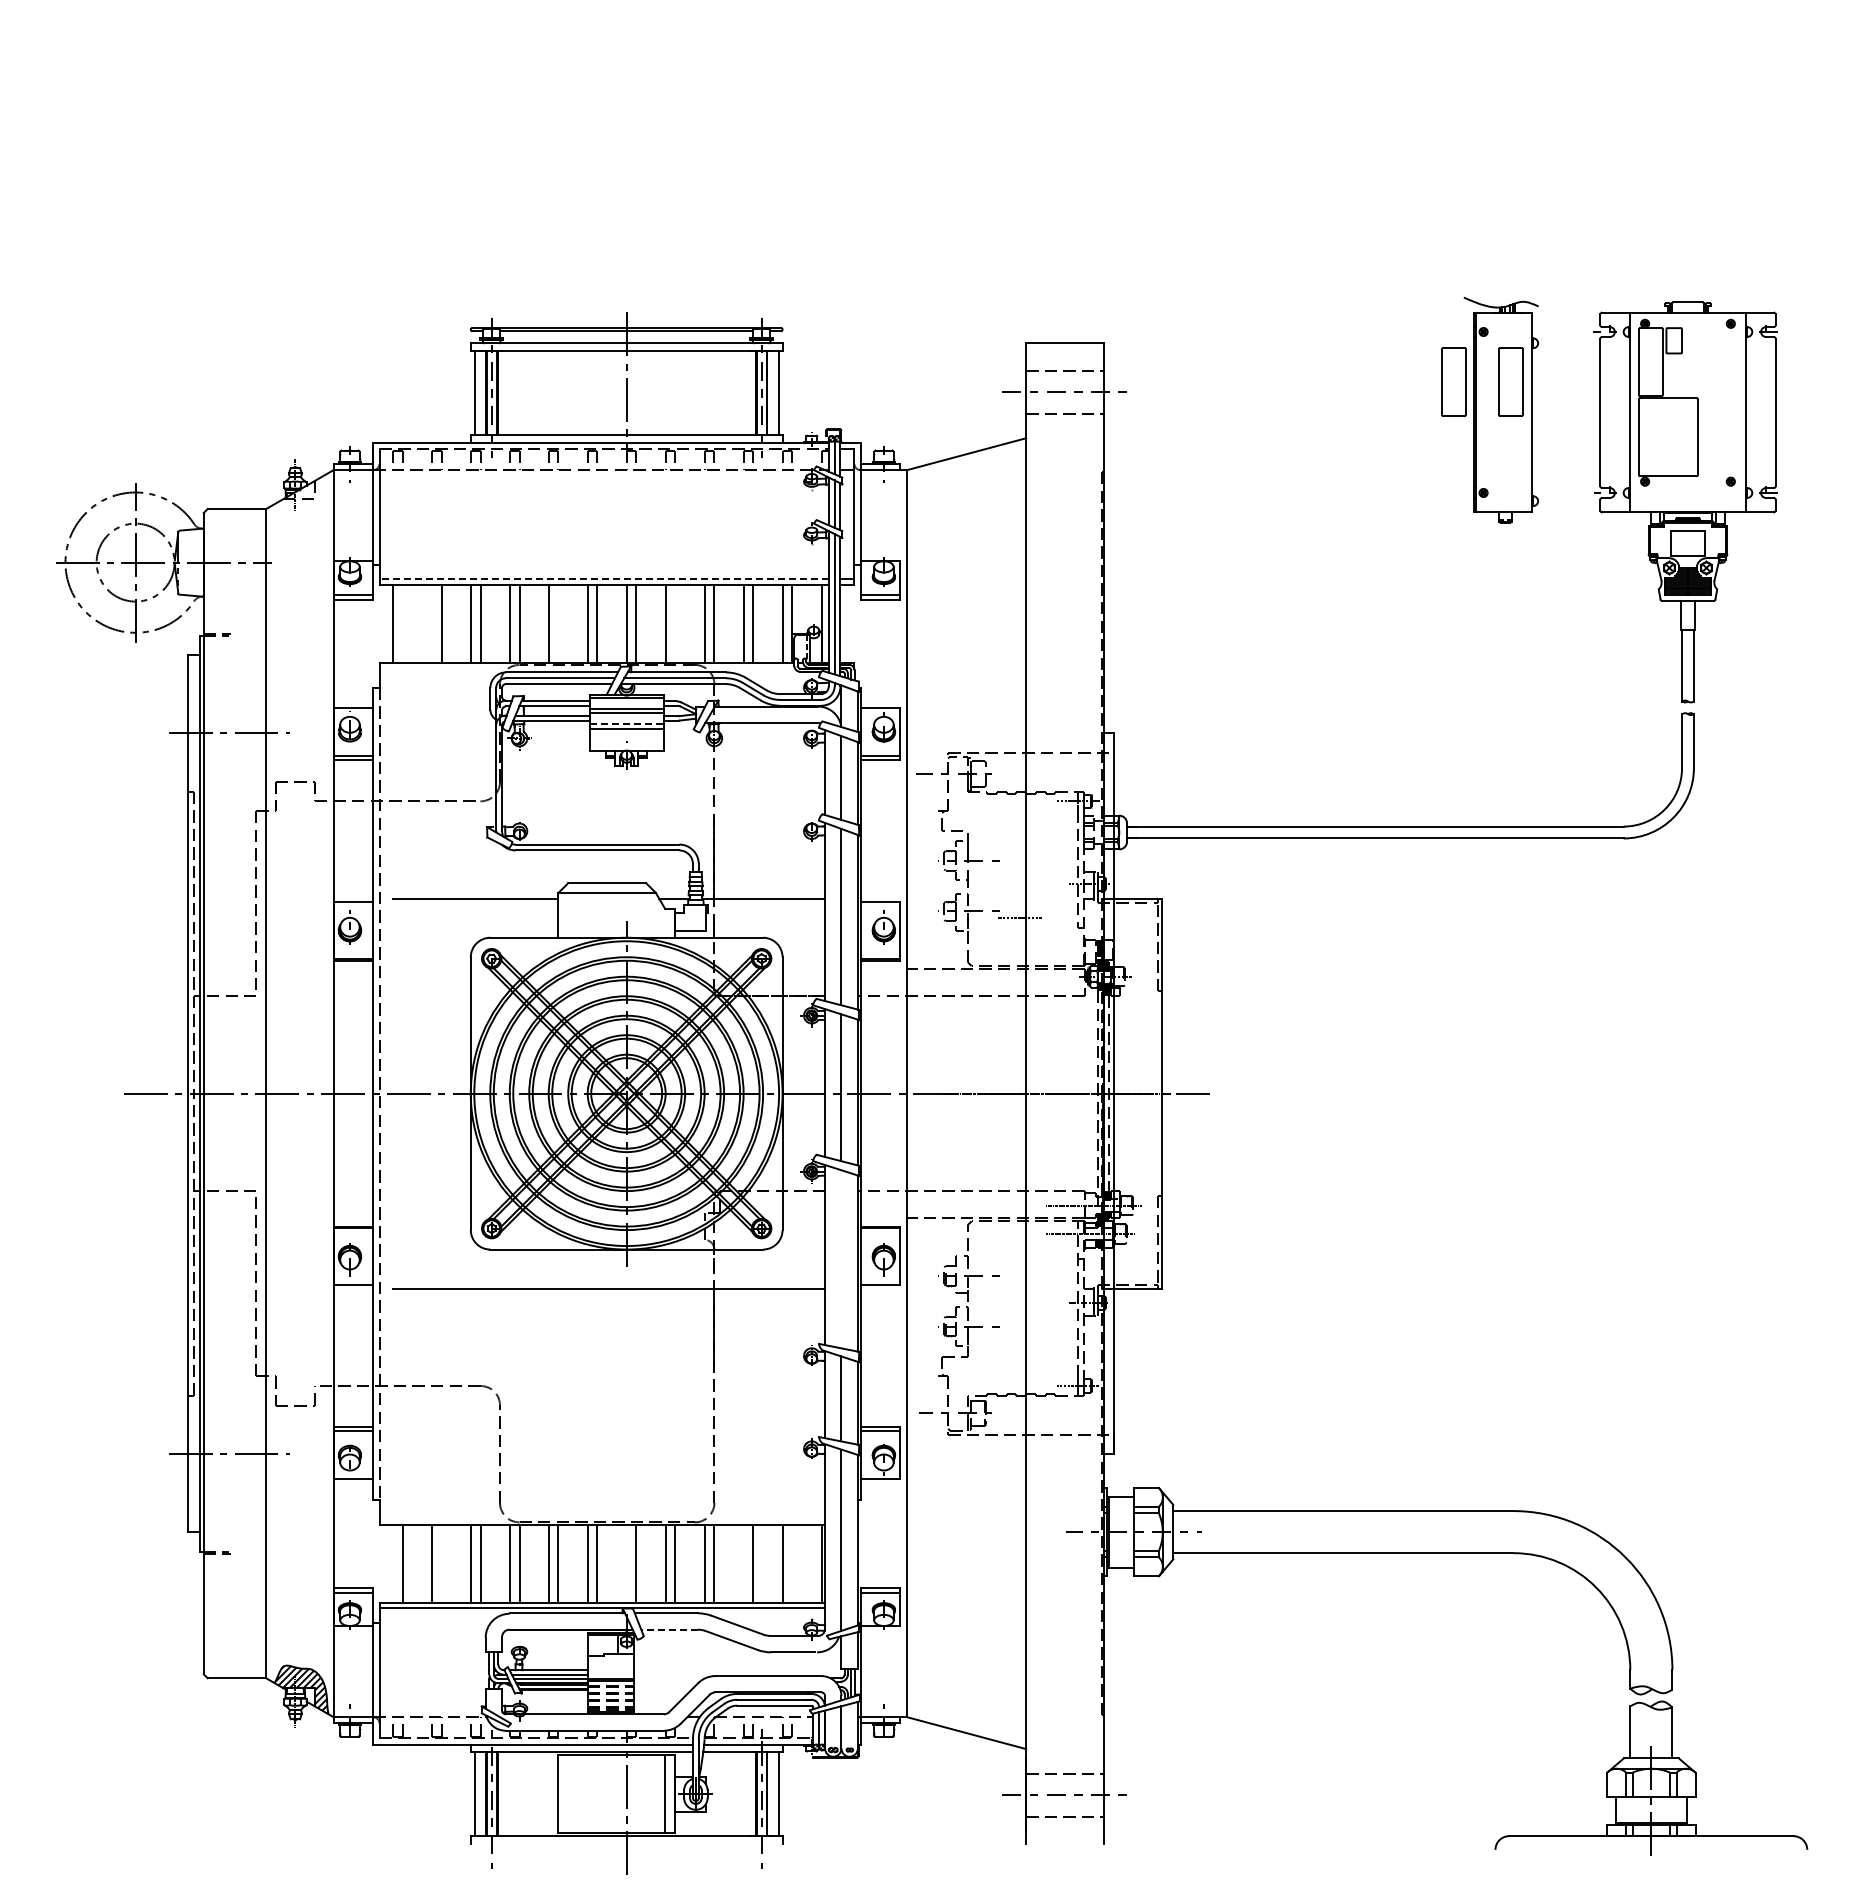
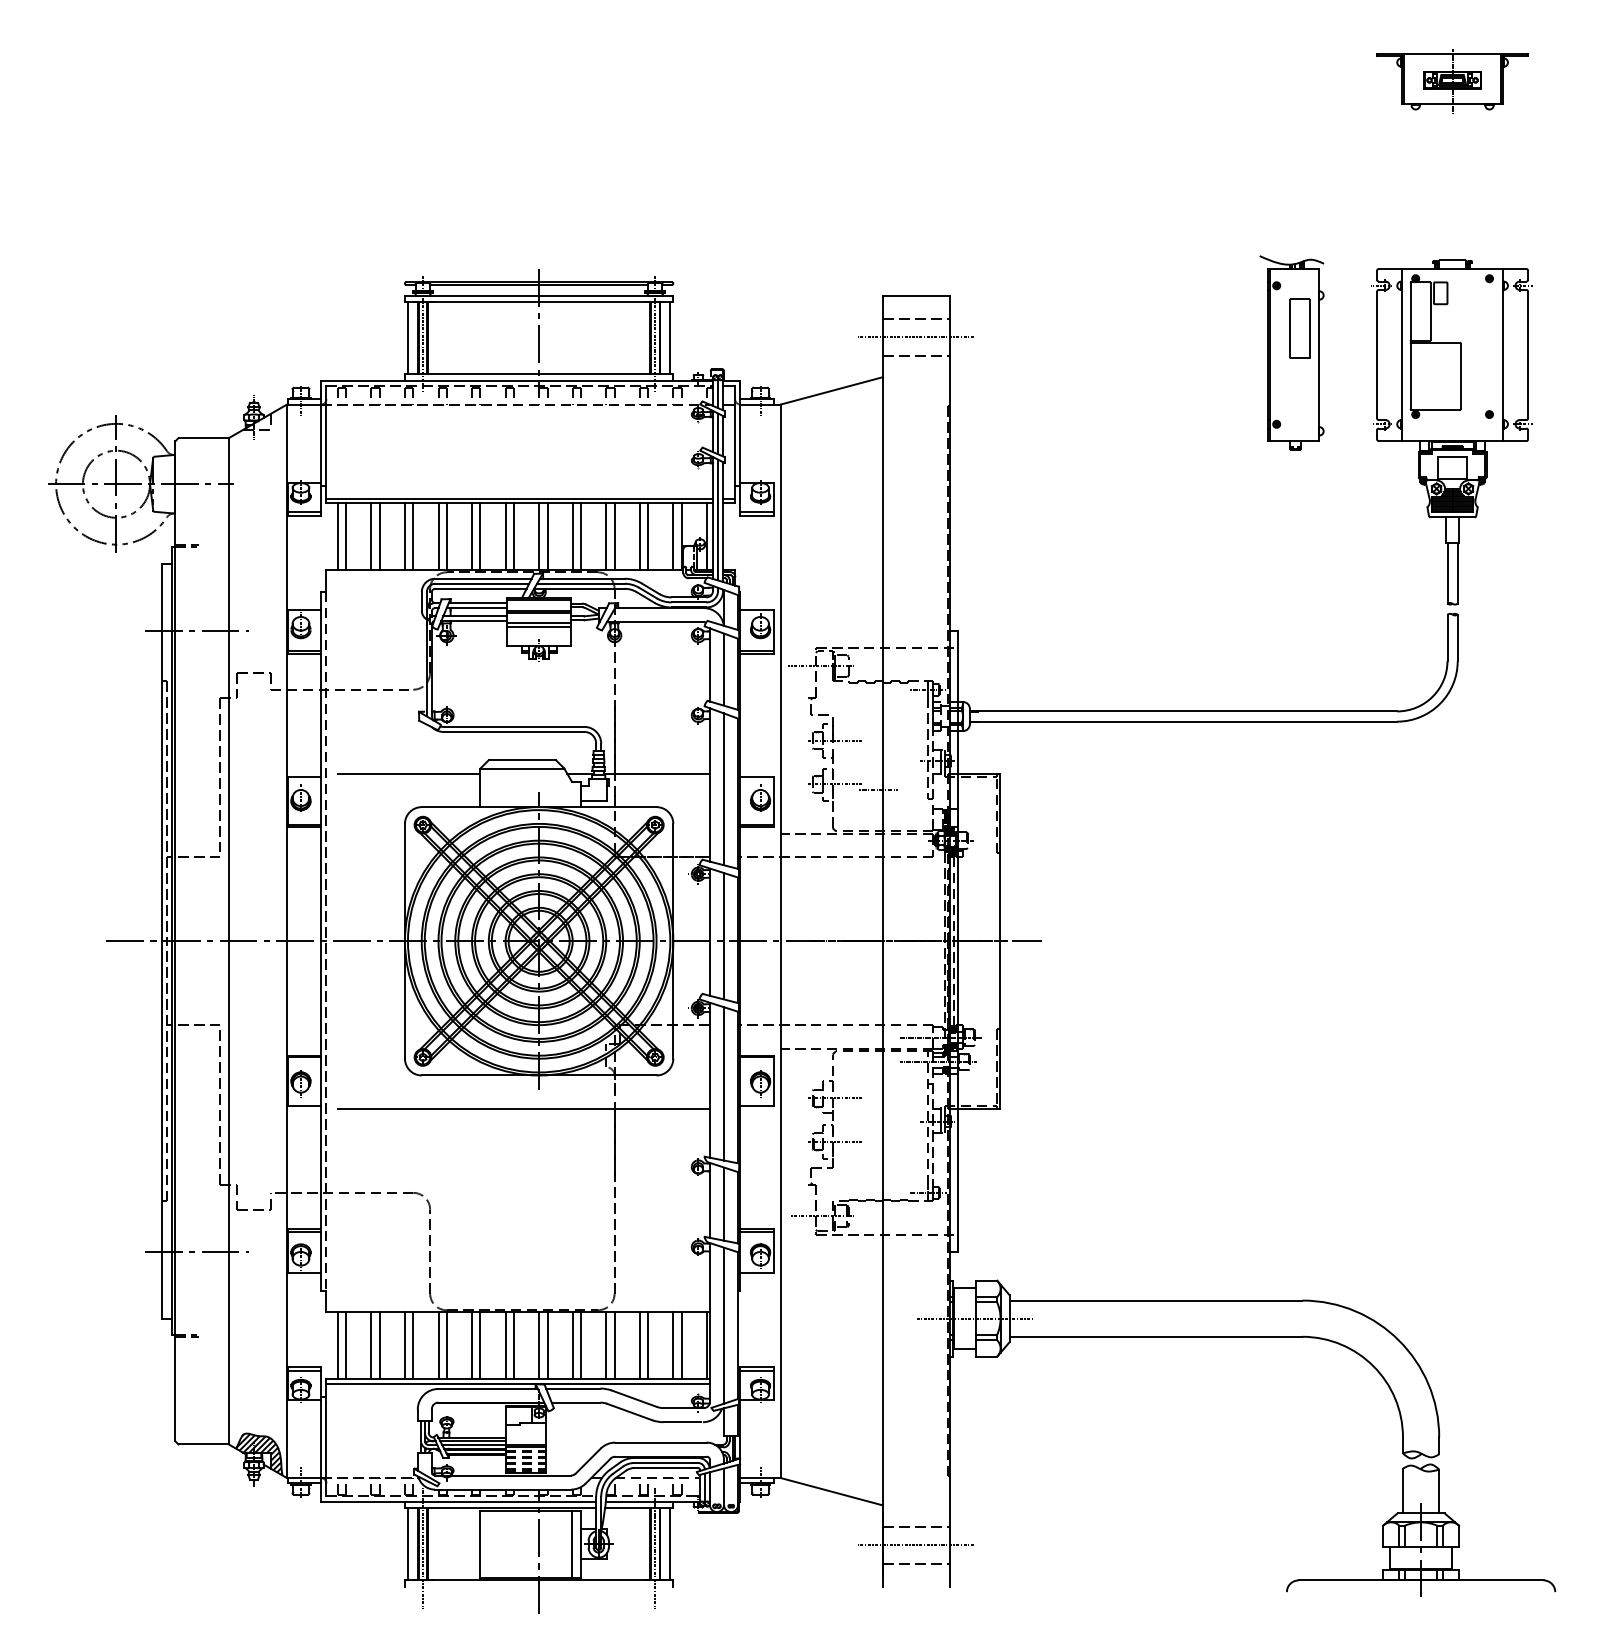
part: (1687, 94) -> (1452, 81), added
part: (1453, 381) -> (1250, 328), removed
line: (604, 579) -> (520, 498), dashed -> solid
line: (402, 623) -> (346, 536), added
line: (431, 623) -> (371, 536), added
line: (558, 623) -> (480, 536), added
line: (675, 623) -> (581, 536), added
line: (627, 724) -> (539, 623), dashed -> solid
line: (841, 1259) -> (724, 1084), added
line: (392, 1563) -> (337, 1345), added
line: (441, 1563) -> (379, 1345), added
line: (626, 1563) -> (538, 1345), added
line: (743, 1563) -> (639, 1345), added
line: (792, 1563) -> (681, 1345), added
line: (669, 1629) -> (575, 1402), dashed -> solid

